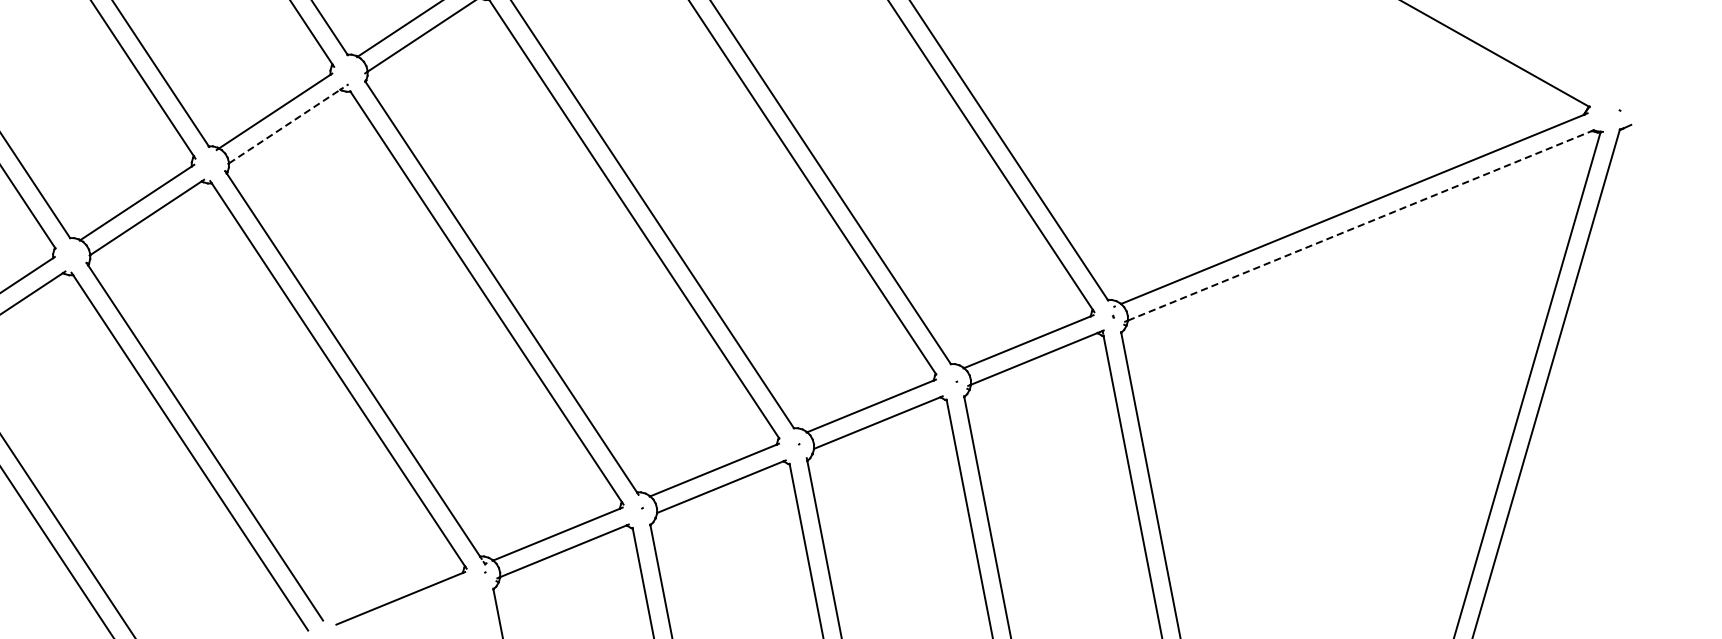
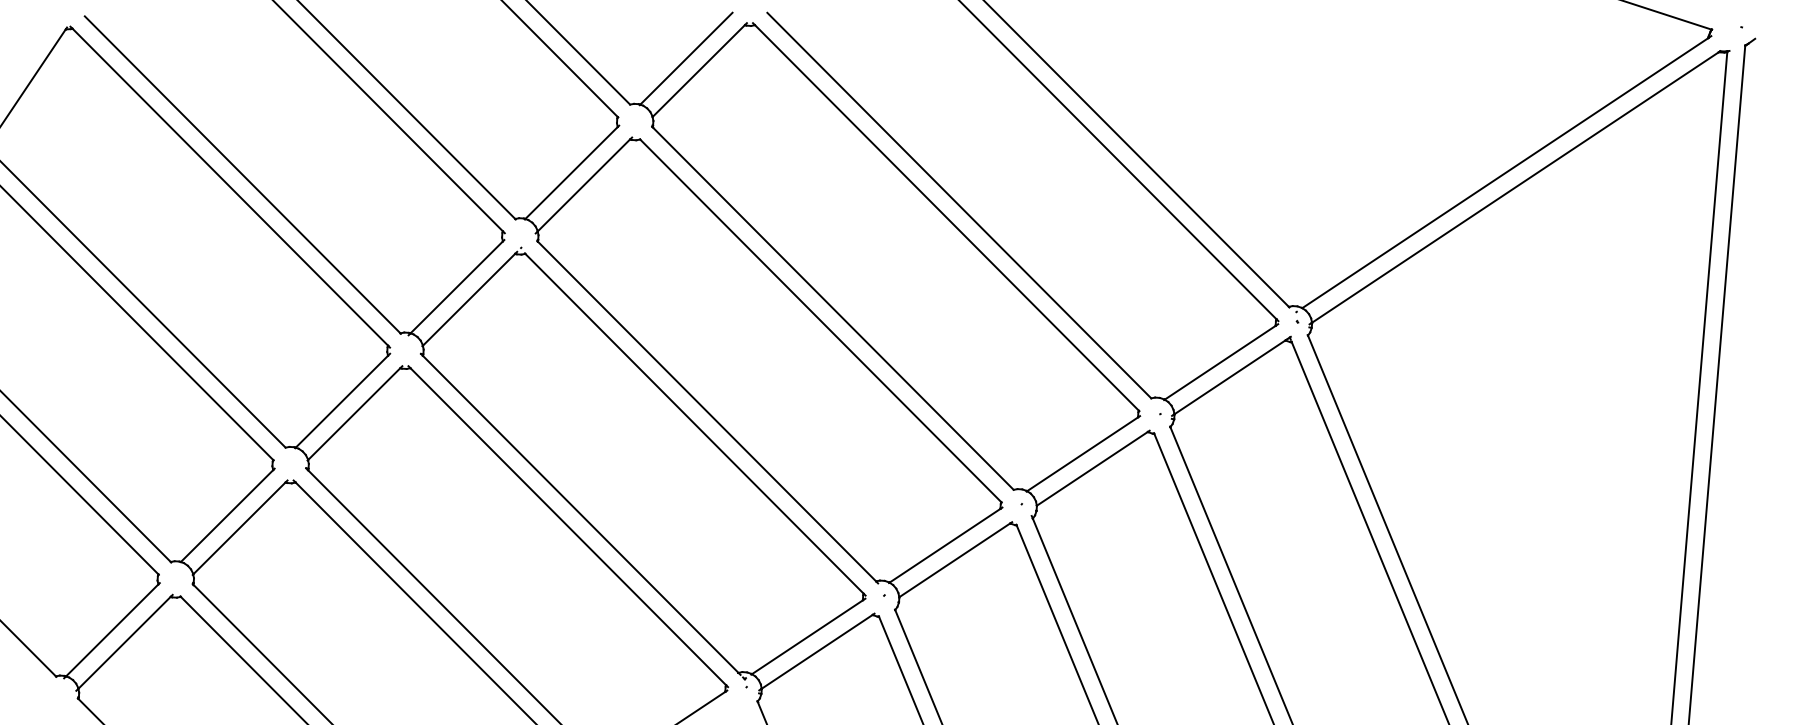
line: (285, 126) -> (469, 299), dashed -> solid
line: (1360, 225) -> (1515, 187), dashed -> solid

